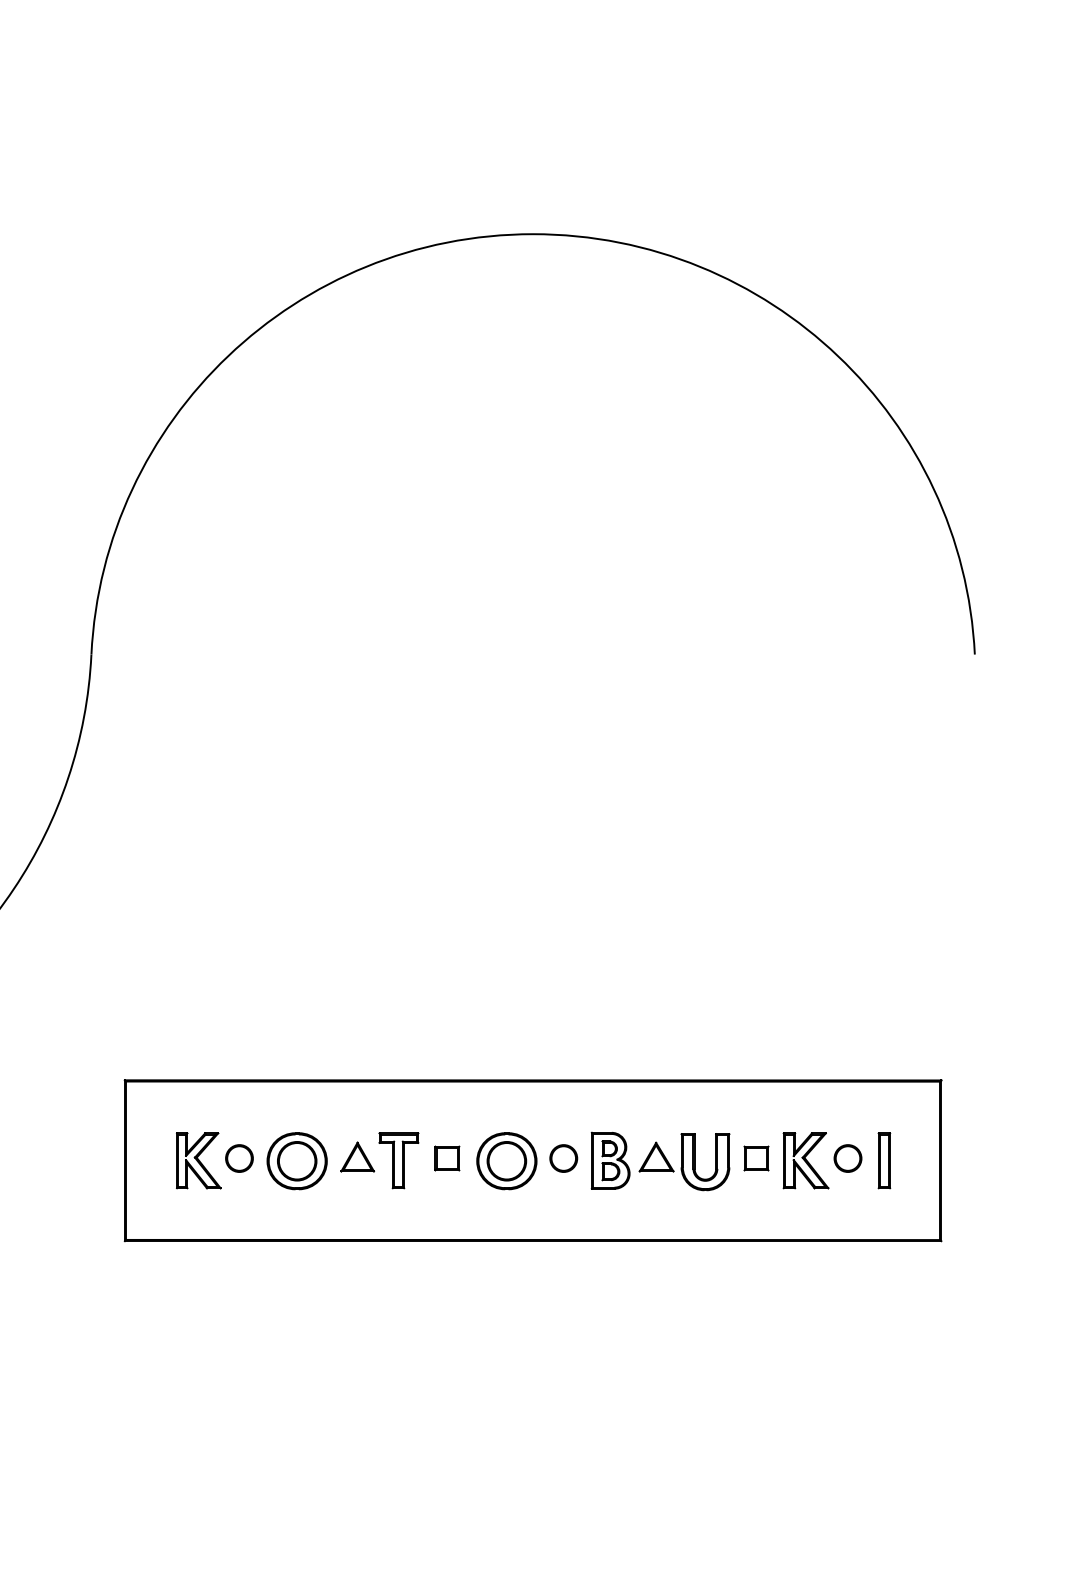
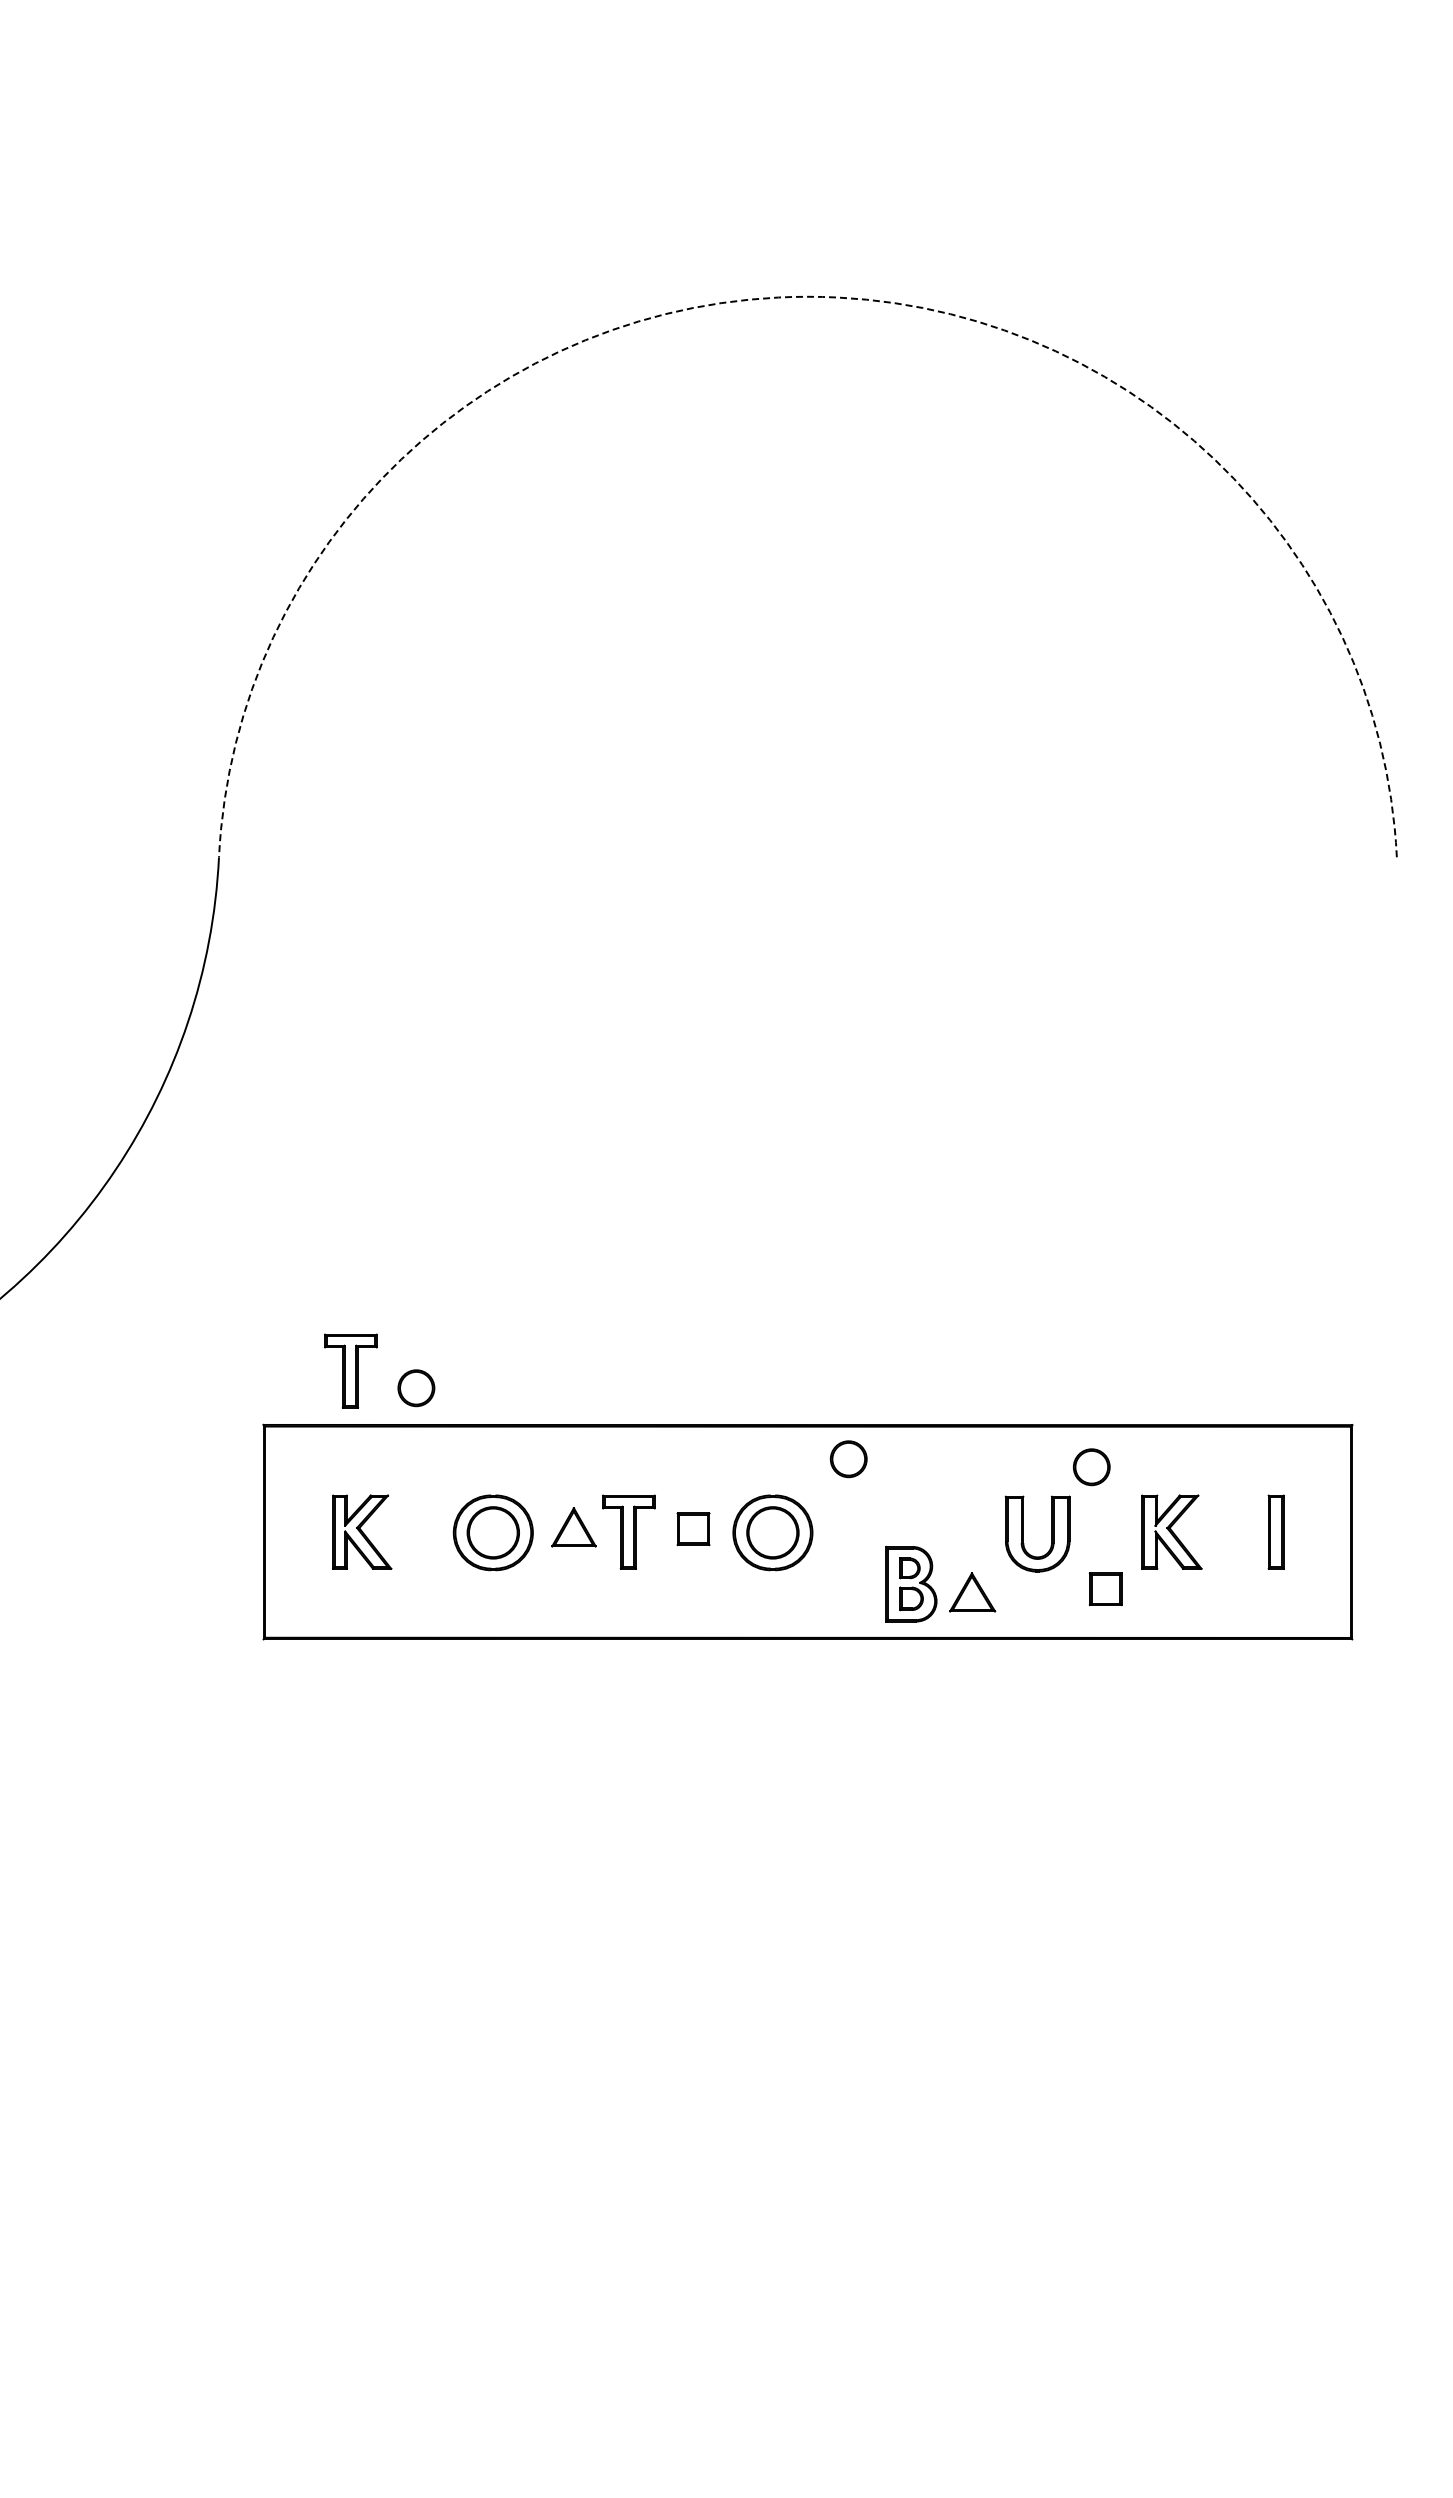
arc: (532, 233) -> (807, 296), solid -> dashed
part: (190, 1039) -> (350, 1370), added
part: (656, 1157) -> (972, 1592), moved
part: (239, 1158) -> (416, 1388), moved
part: (563, 1158) -> (848, 1459), moved
part: (756, 1158) -> (1105, 1589), moved
part: (847, 1158) -> (1091, 1467), moved
part: (610, 1160) -> (911, 1583), moved

